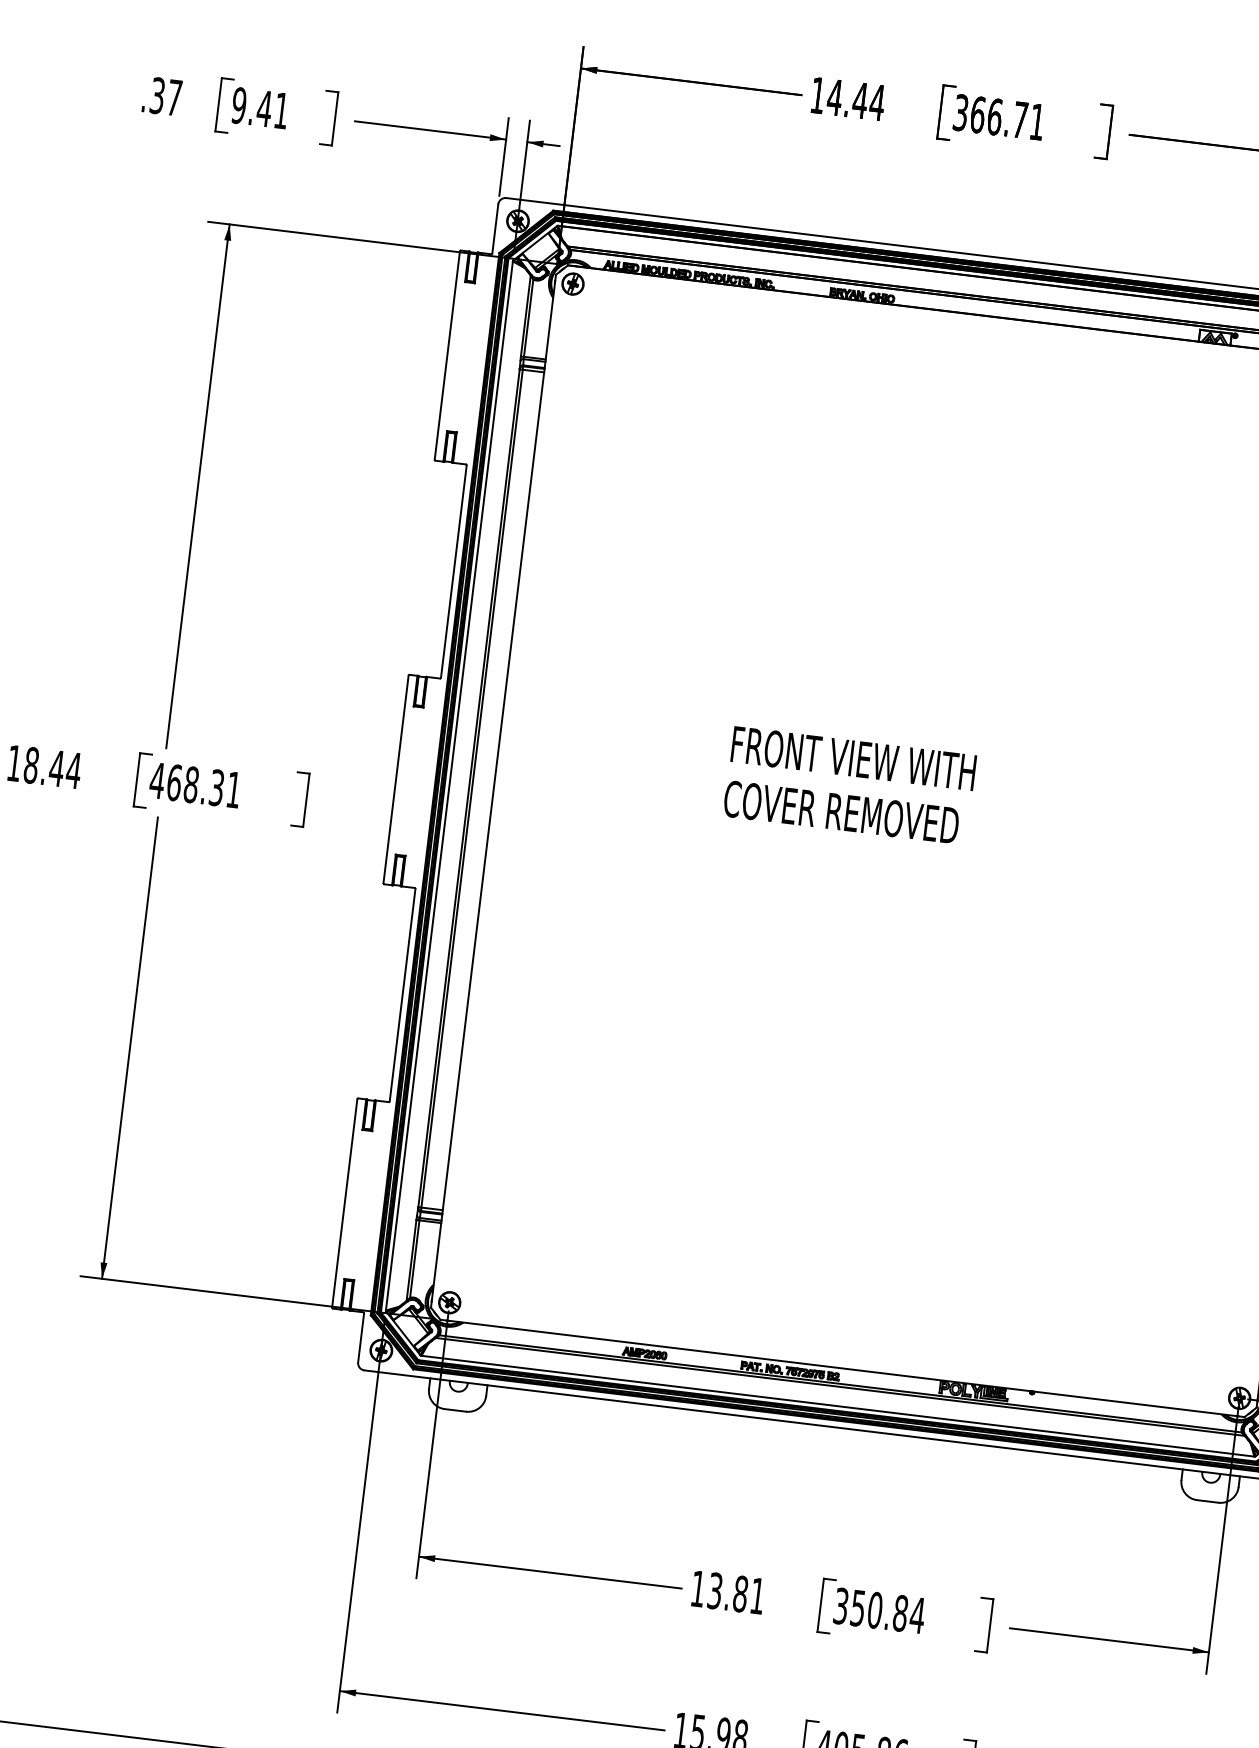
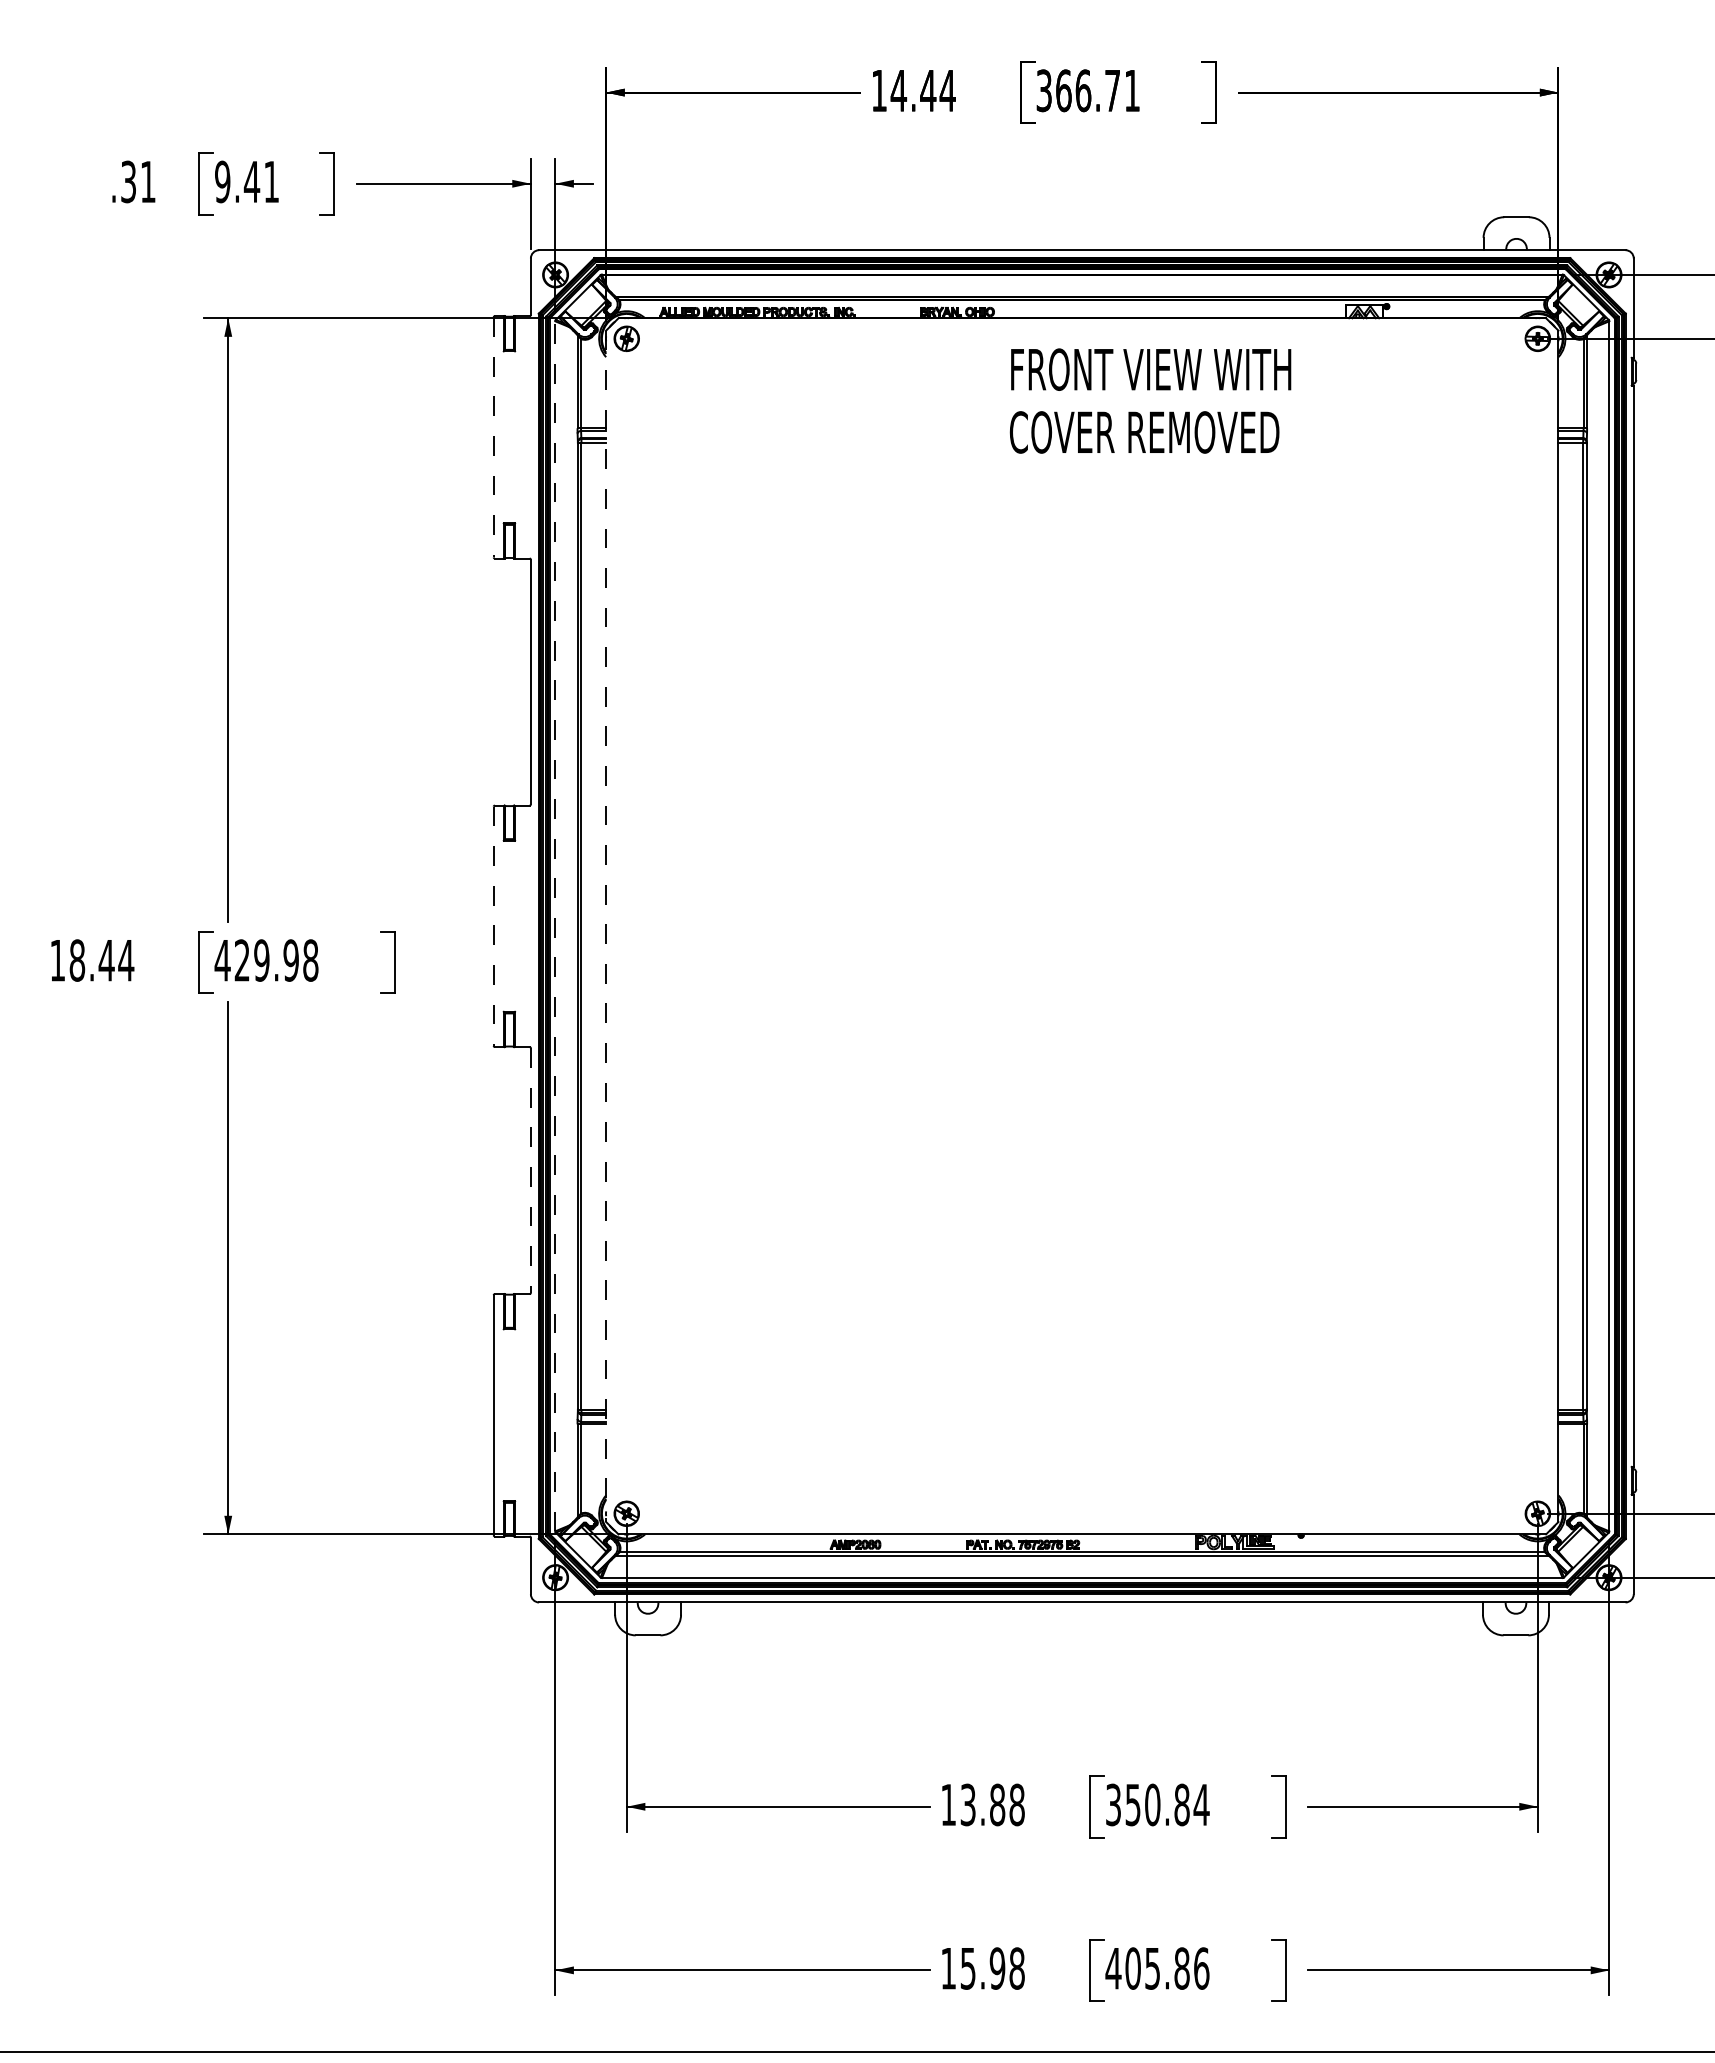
text: (174, 97) -> (148, 181), .37 -> .31
line: (447, 355) -> (493, 437), solid -> dashed
line: (395, 779) -> (493, 926), solid -> dashed
text: (849, 785) -> (1150, 400), moved
text: (204, 786) -> (276, 960), 468.31 -> 429.98
line: (449, 786) -> (555, 926), solid -> dashed
line: (493, 791) -> (606, 926), solid -> dashed
line: (402, 995) -> (530, 1171), solid -> dashed
text: (757, 1595) -> (1016, 1804), 13.81 -> 13.88

